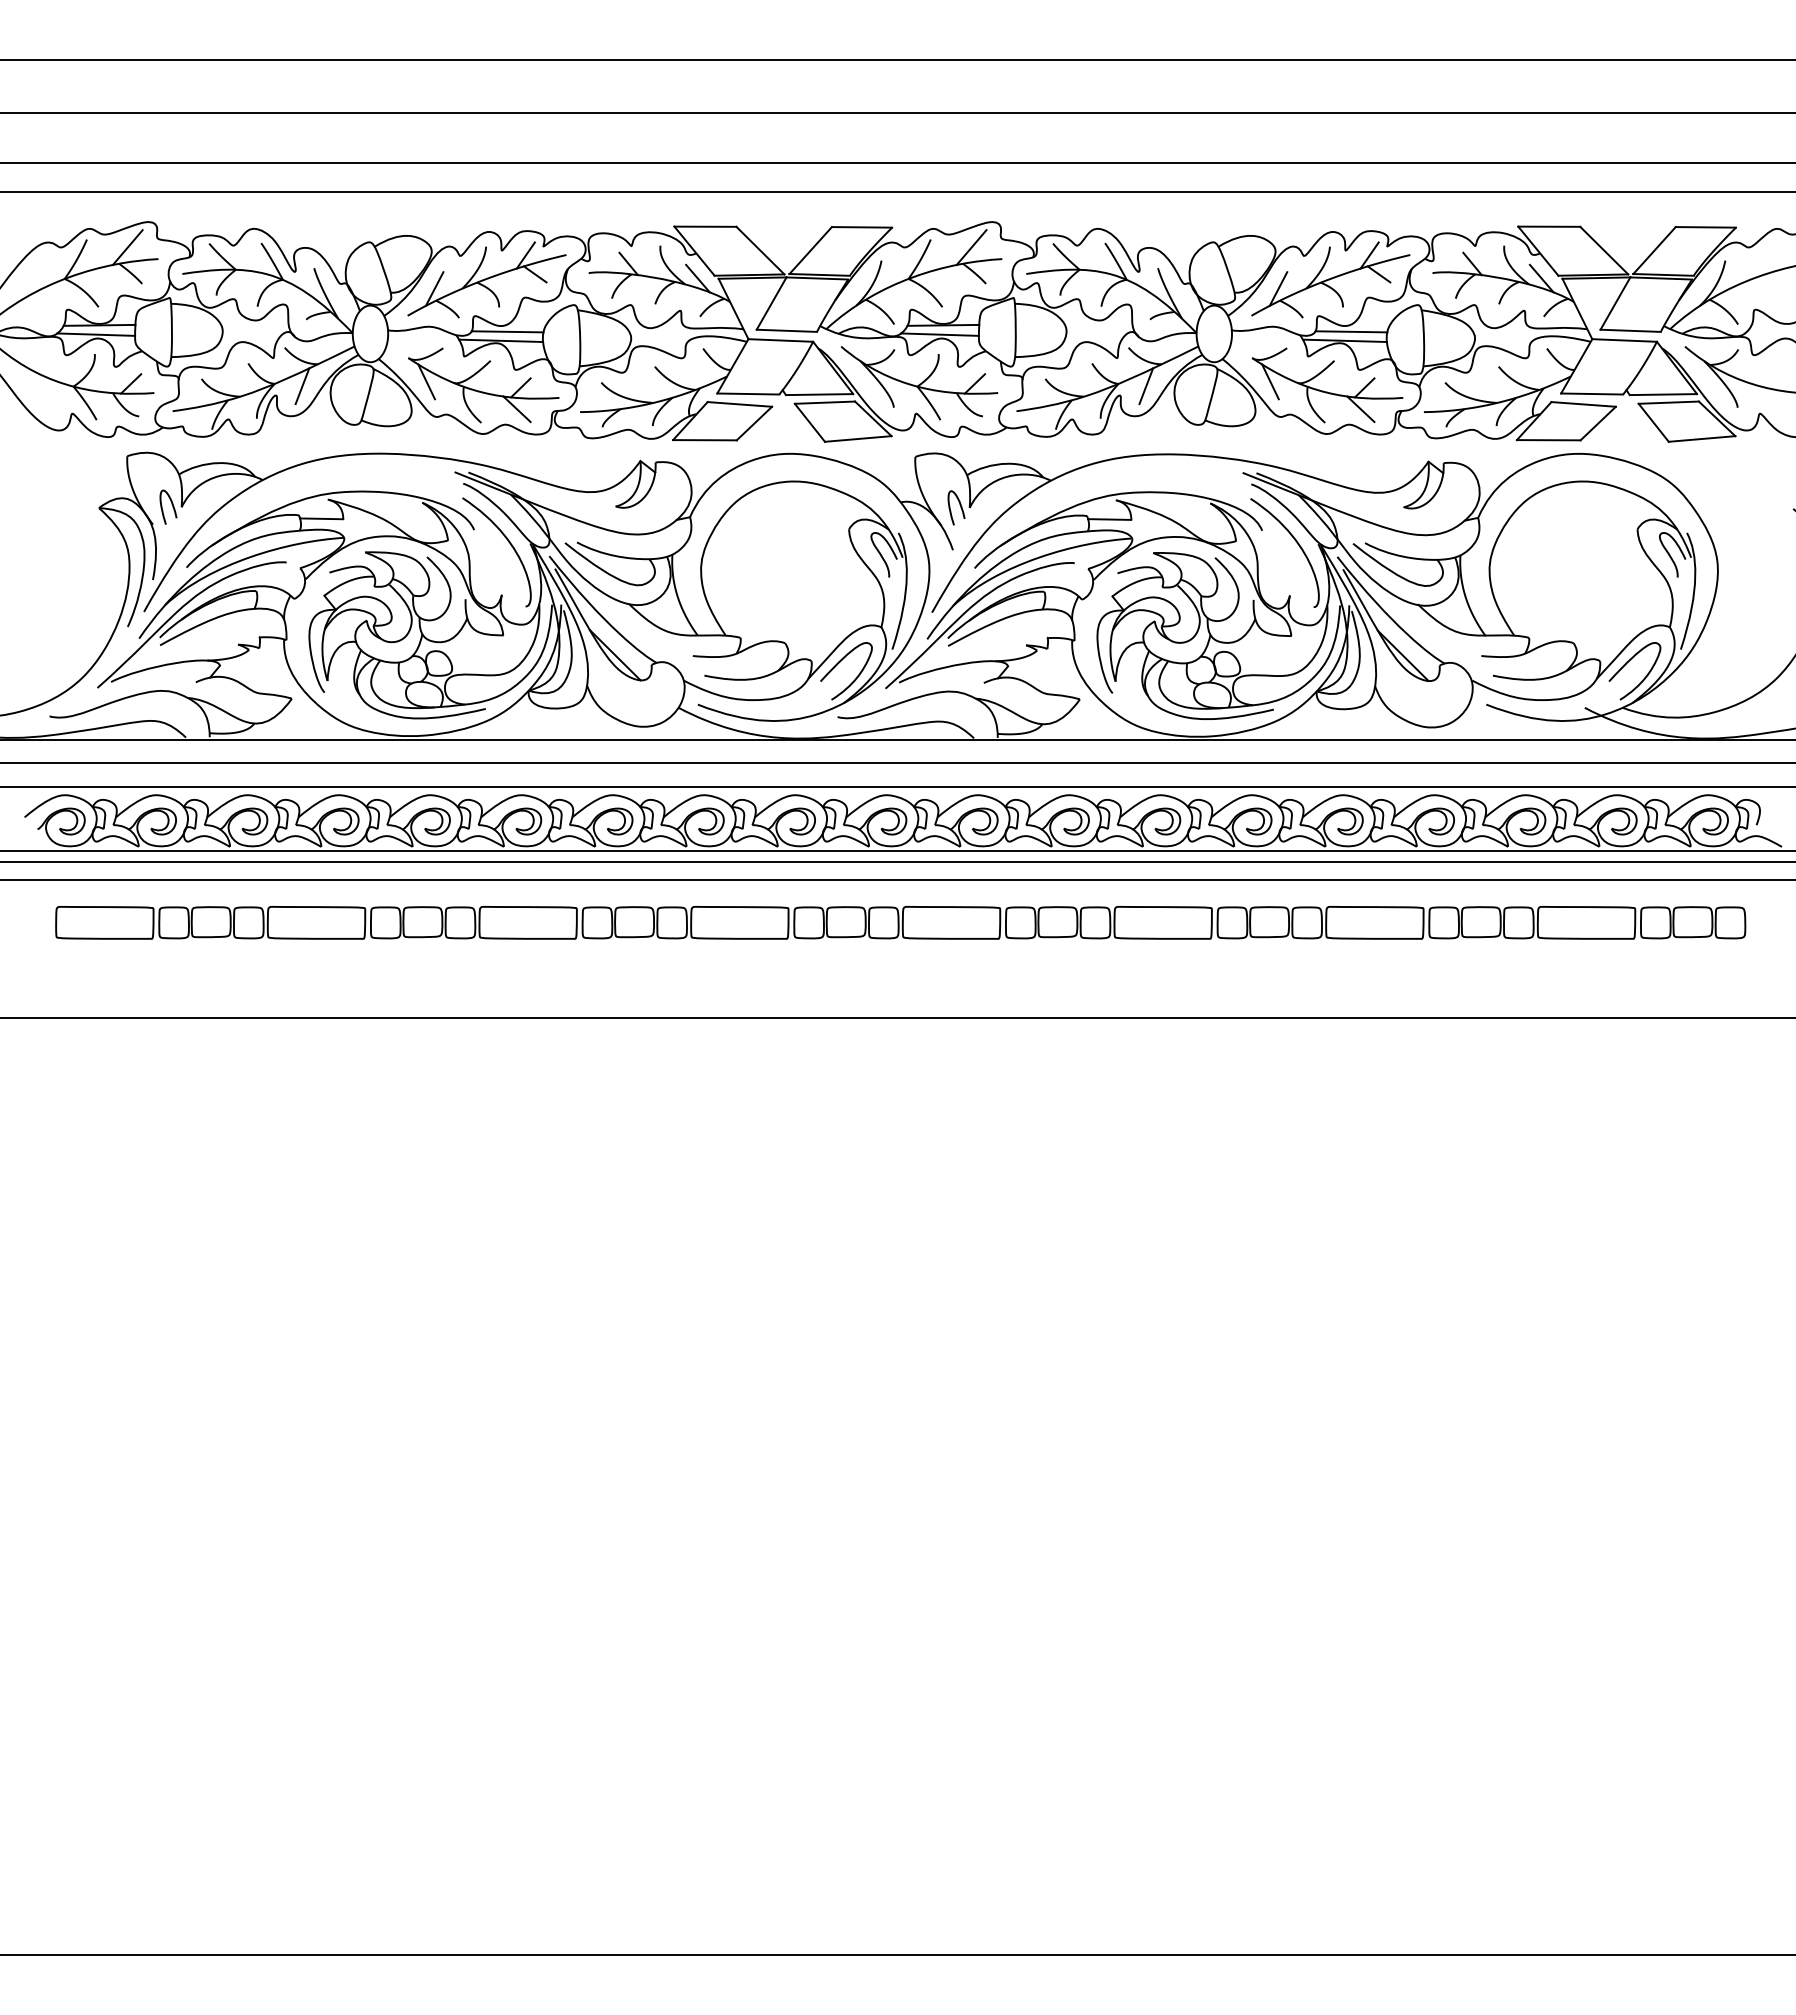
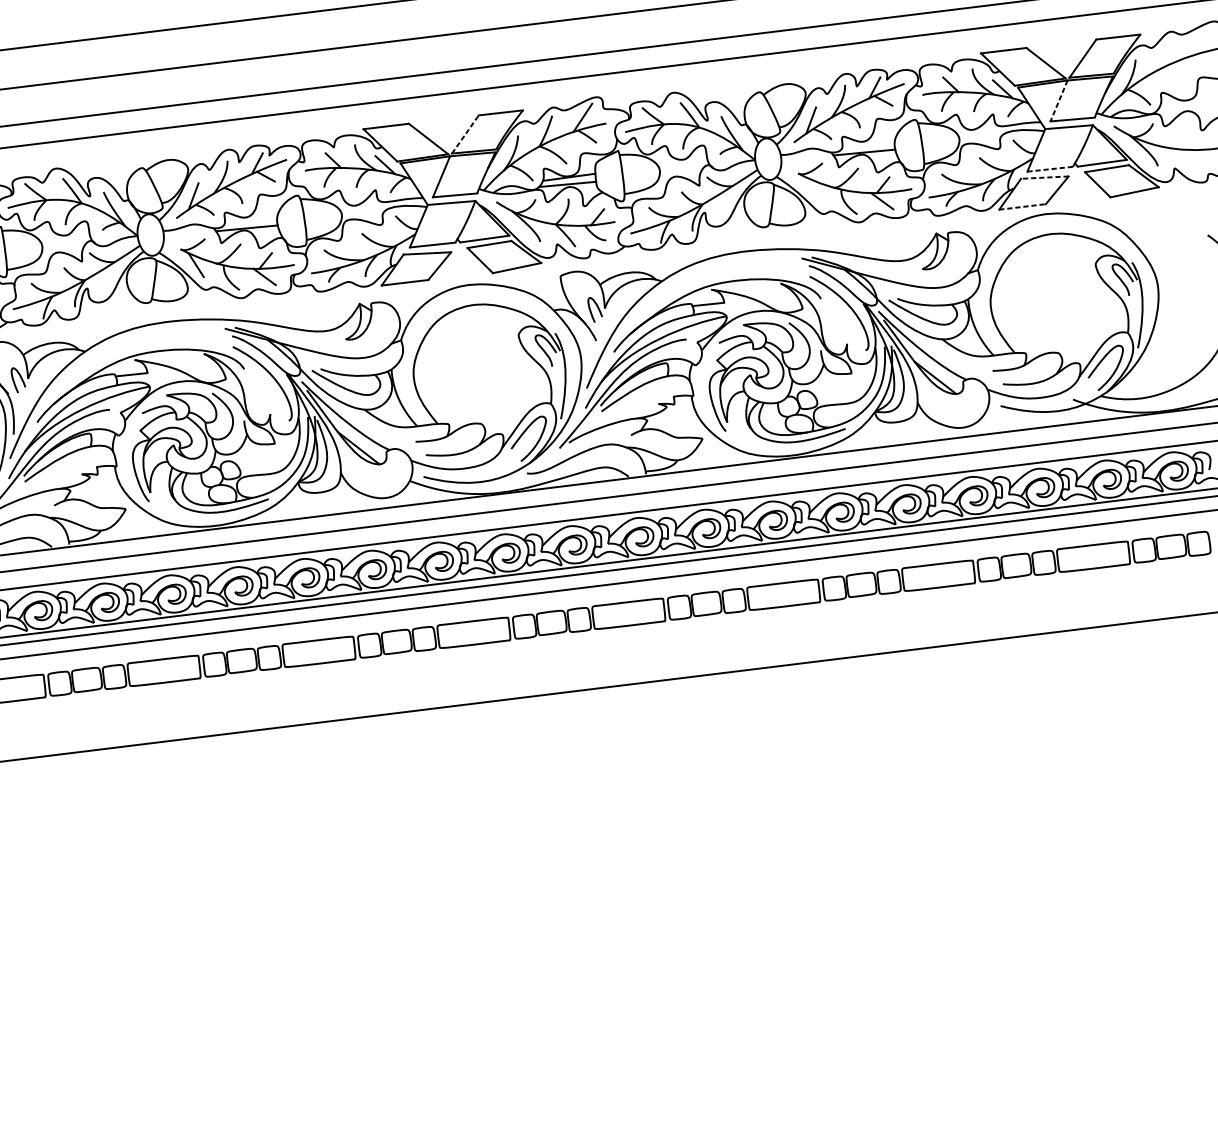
line: (810, 250) -> (465, 134), solid -> dashed
line: (1615, 304) -> (1059, 101), solid -> dashed
line: (507, 331) -> (250, 220), removed
line: (1351, 331) -> (868, 145), removed
line: (1270, 381) -> (813, 188), removed
line: (302, 386) -> (105, 279), removed
line: (1146, 386) -> (723, 203), removed
line: (1592, 394) -> (1050, 169), solid -> dashed
line: (1583, 404) -> (1044, 177), solid -> dashed
line: (1548, 440) -> (1022, 207), solid -> dashed

